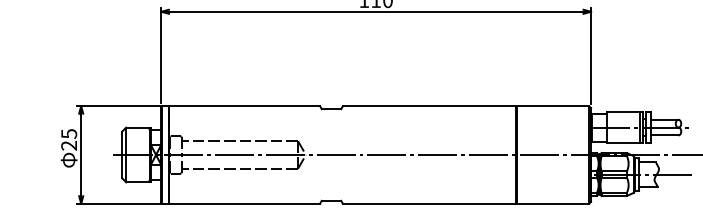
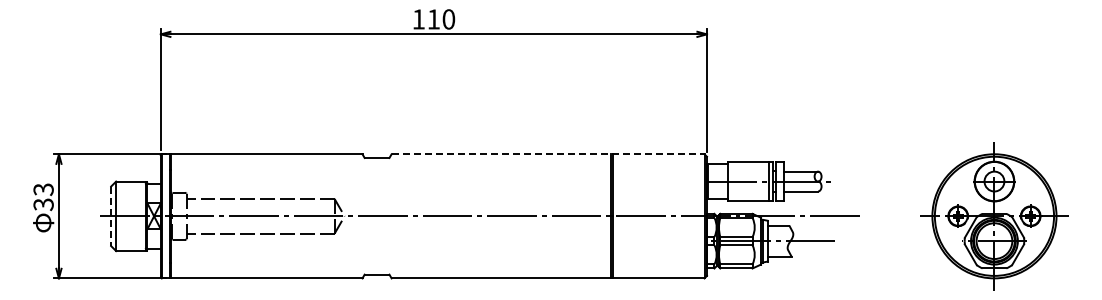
line: (466, 106) -> (548, 154), solid -> dashed
text: (69, 140) -> (43, 197), 25 -> 33
line: (122, 155) -> (111, 216), solid -> dashed

